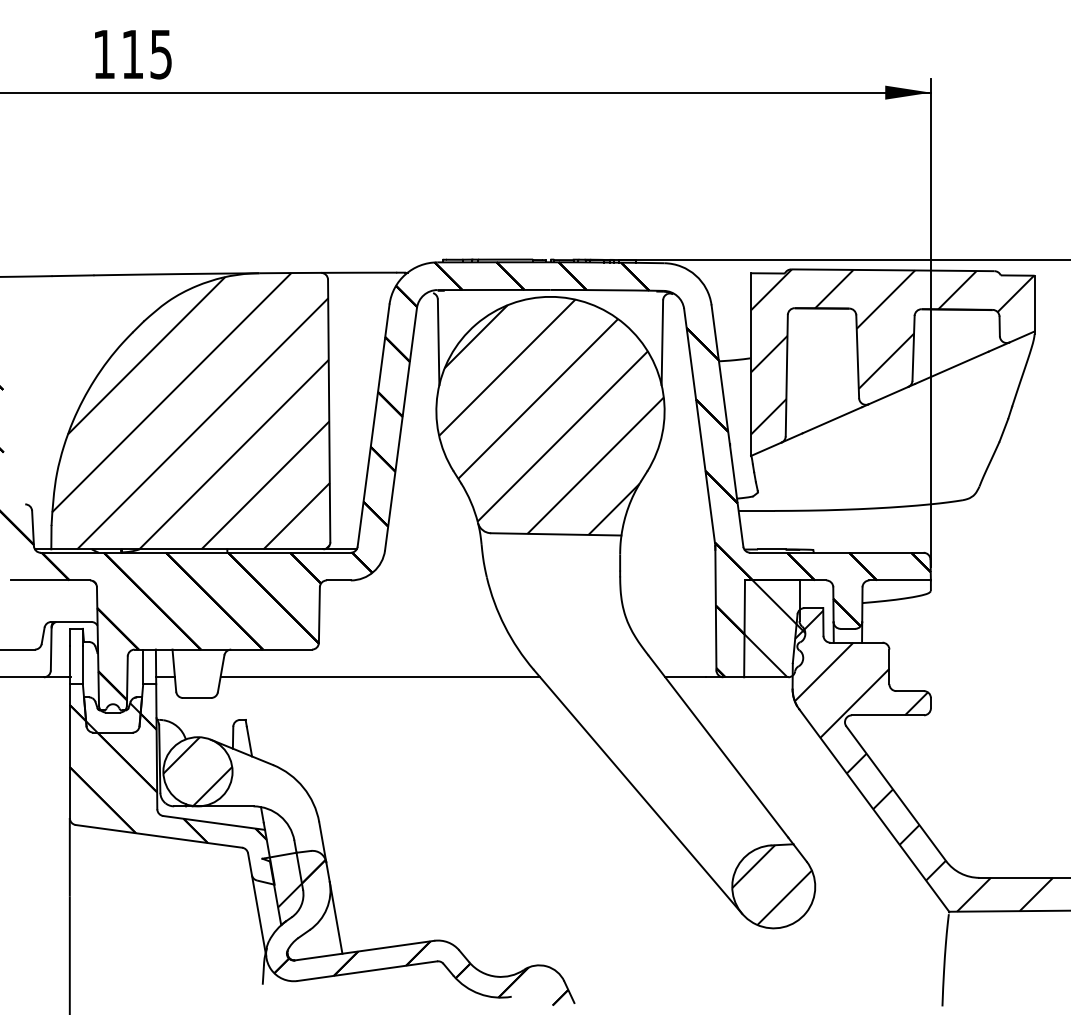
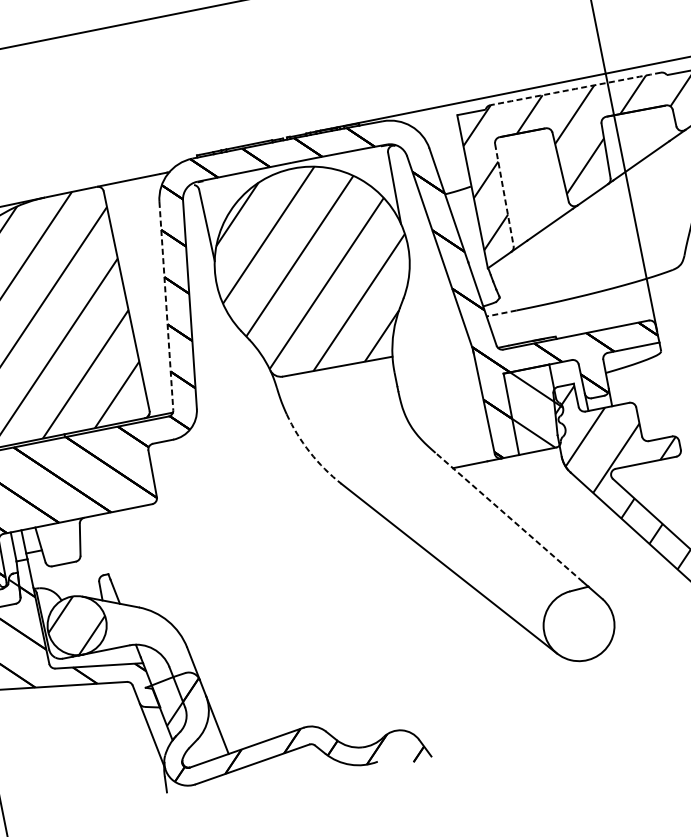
arc: (892, 270) -> (575, 89), solid -> dashed
line: (786, 375) -> (504, 194), solid -> dashed
line: (373, 426) -> (166, 306), solid -> dashed
line: (756, 510) -> (501, 313), solid -> dashed
arc: (504, 626) -> (309, 452), solid -> dashed
line: (380, 677) -> (214, 516), removed
line: (718, 746) -> (509, 517), solid -> dashed
hatch: (771, 885) -> (576, 624), removed

